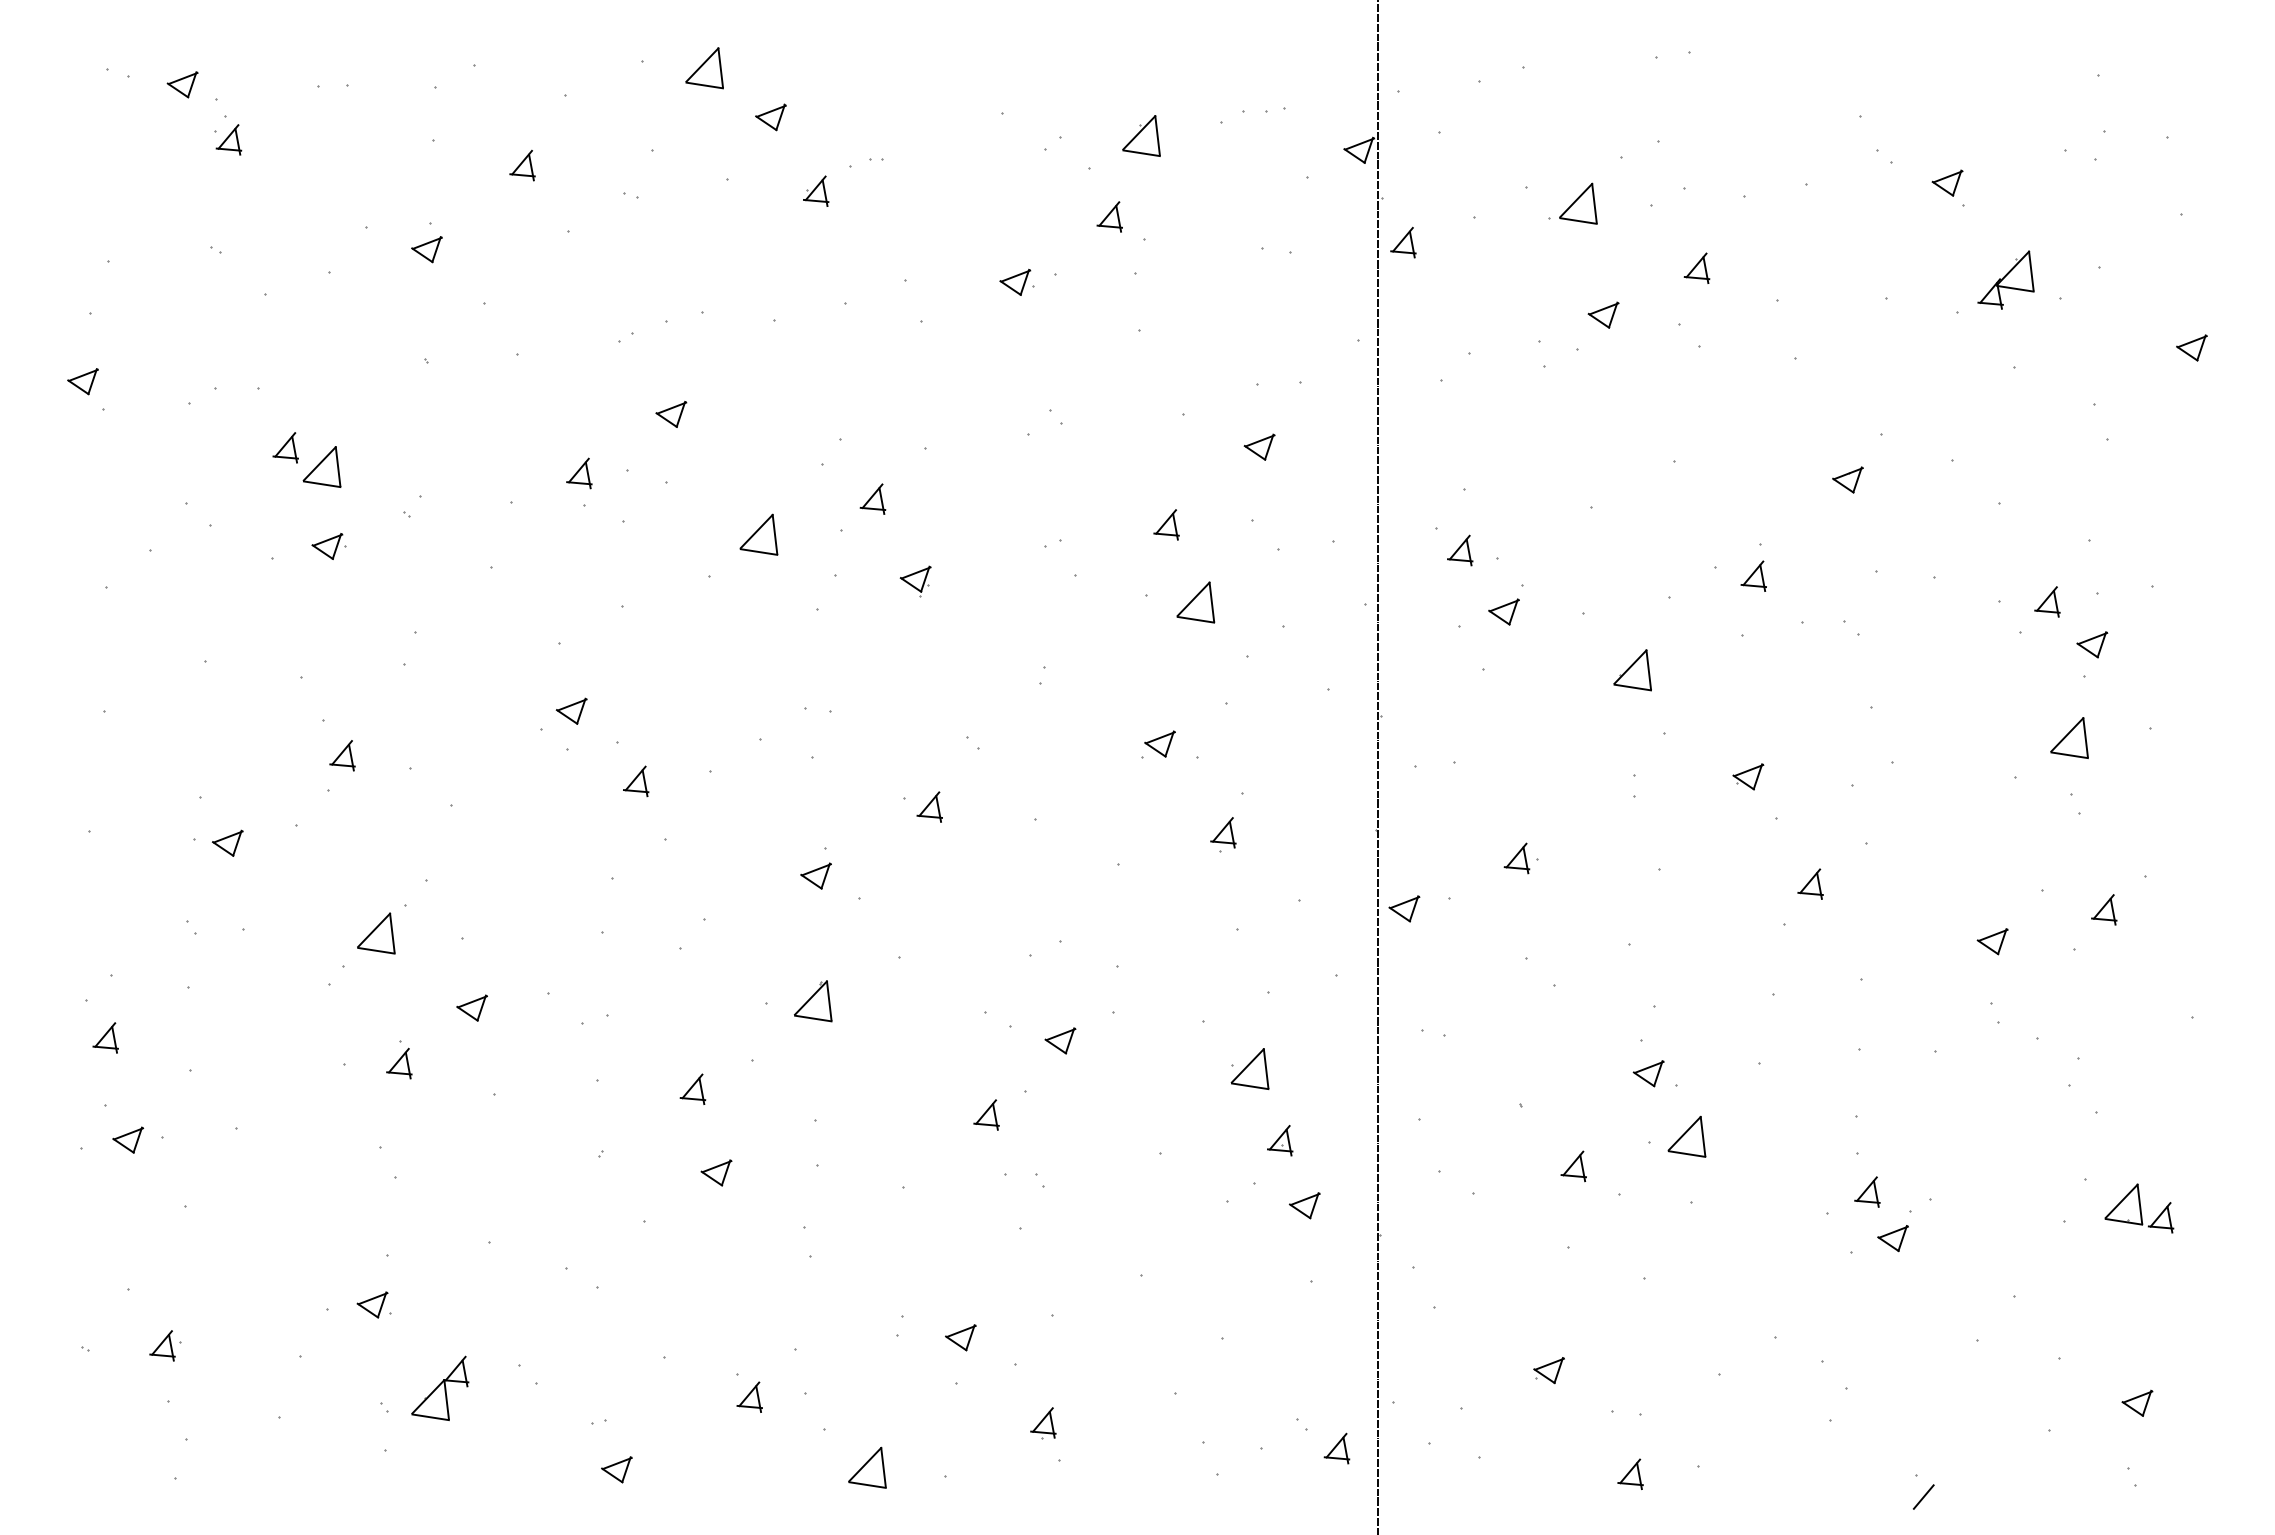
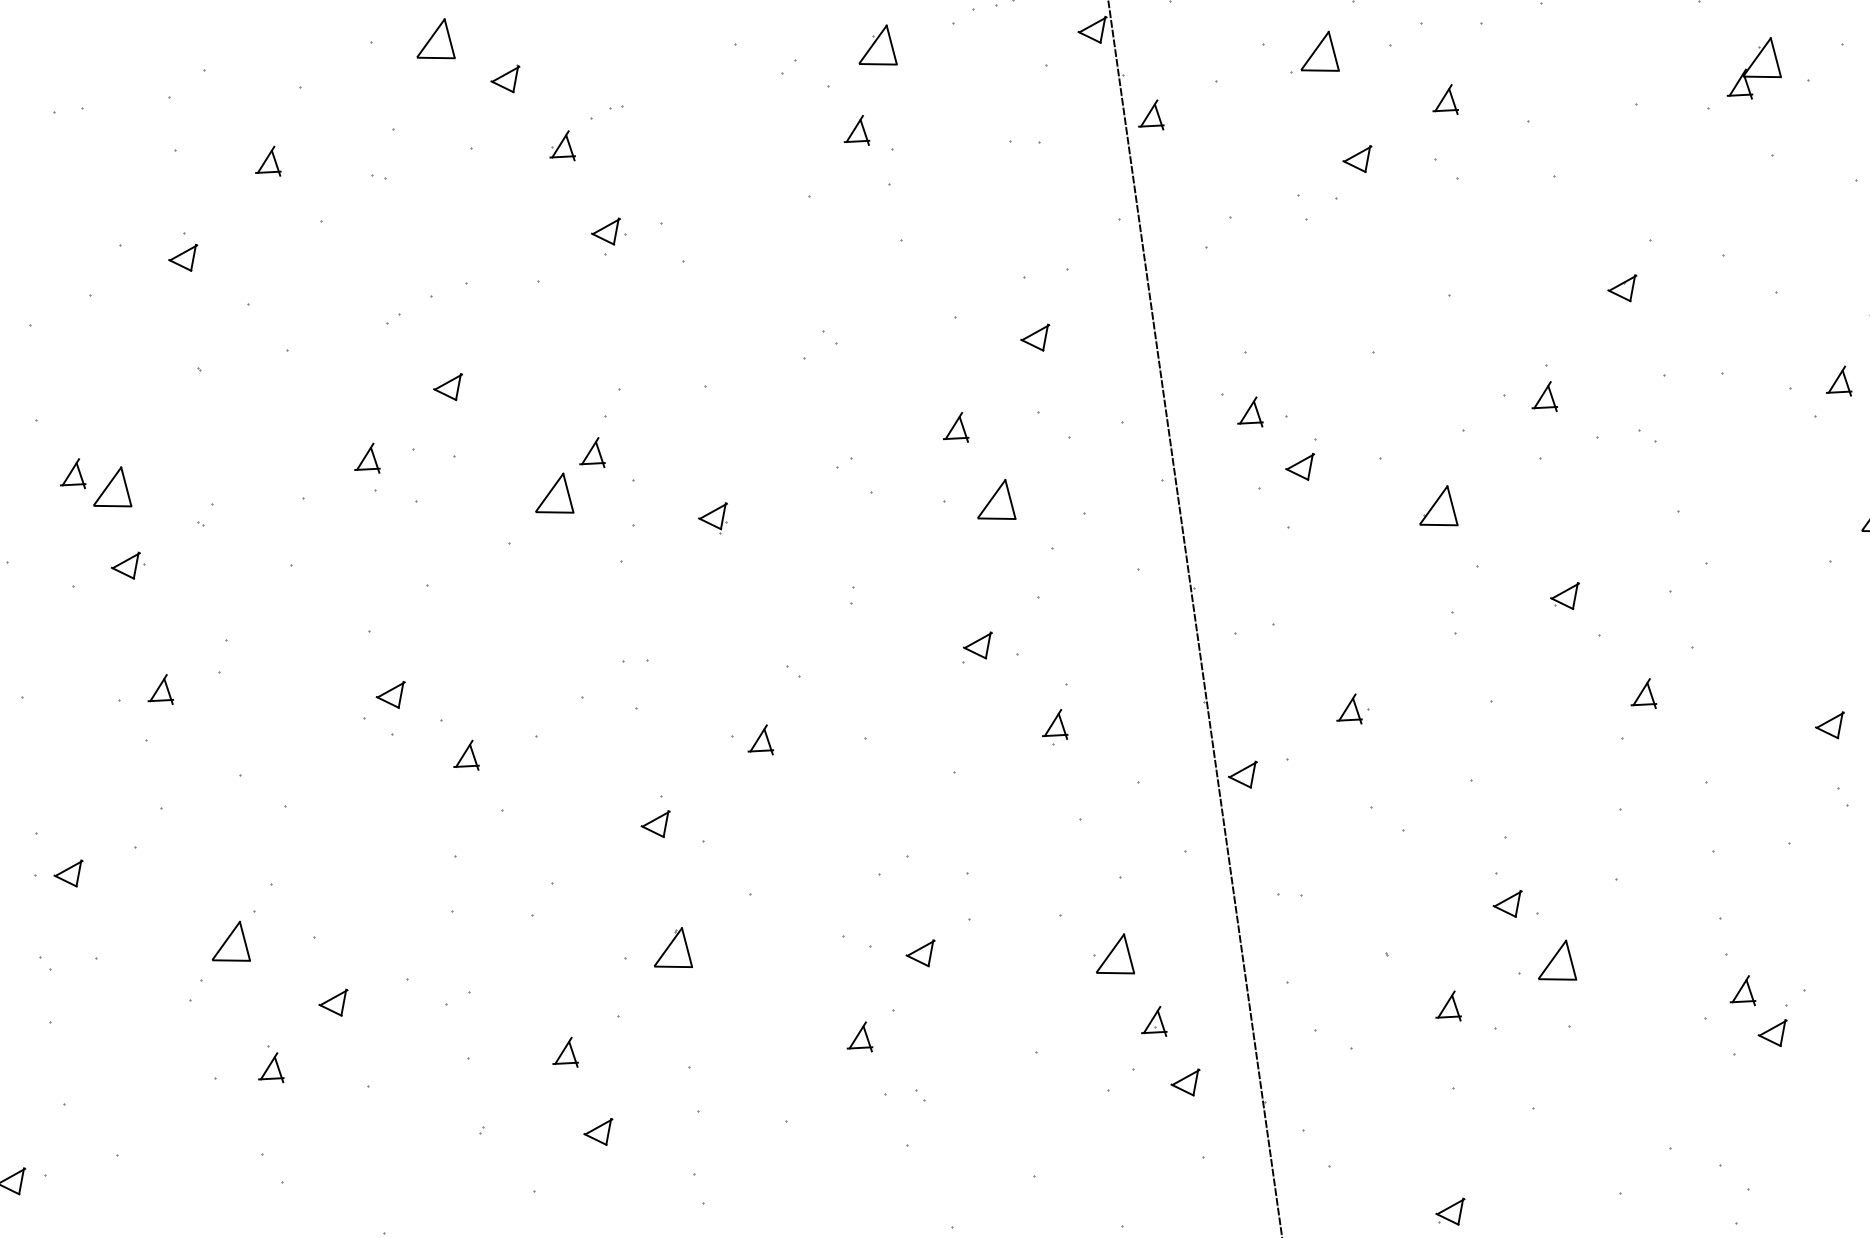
part: (1016, 281) -> (607, 231), moved
part: (872, 498) -> (590, 453), moved
part: (342, 755) -> (159, 690), moved

